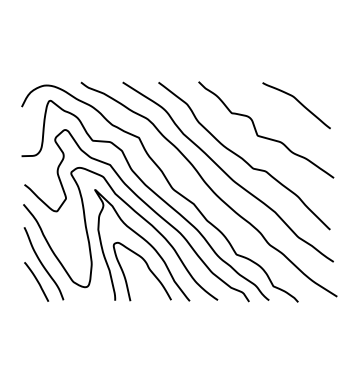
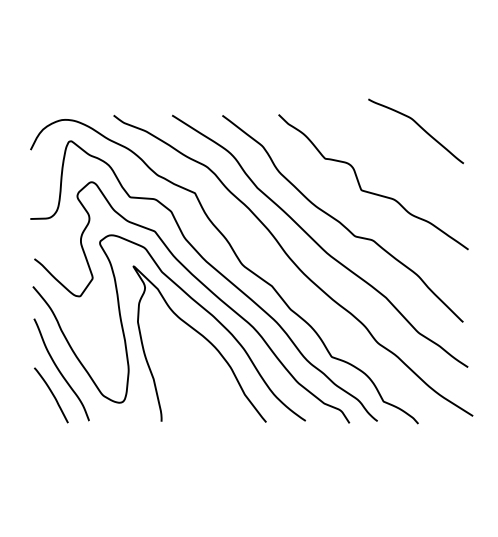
curve: (298, 102) -> (418, 126), moved
curve: (147, 267) -> (206, 375), removed

